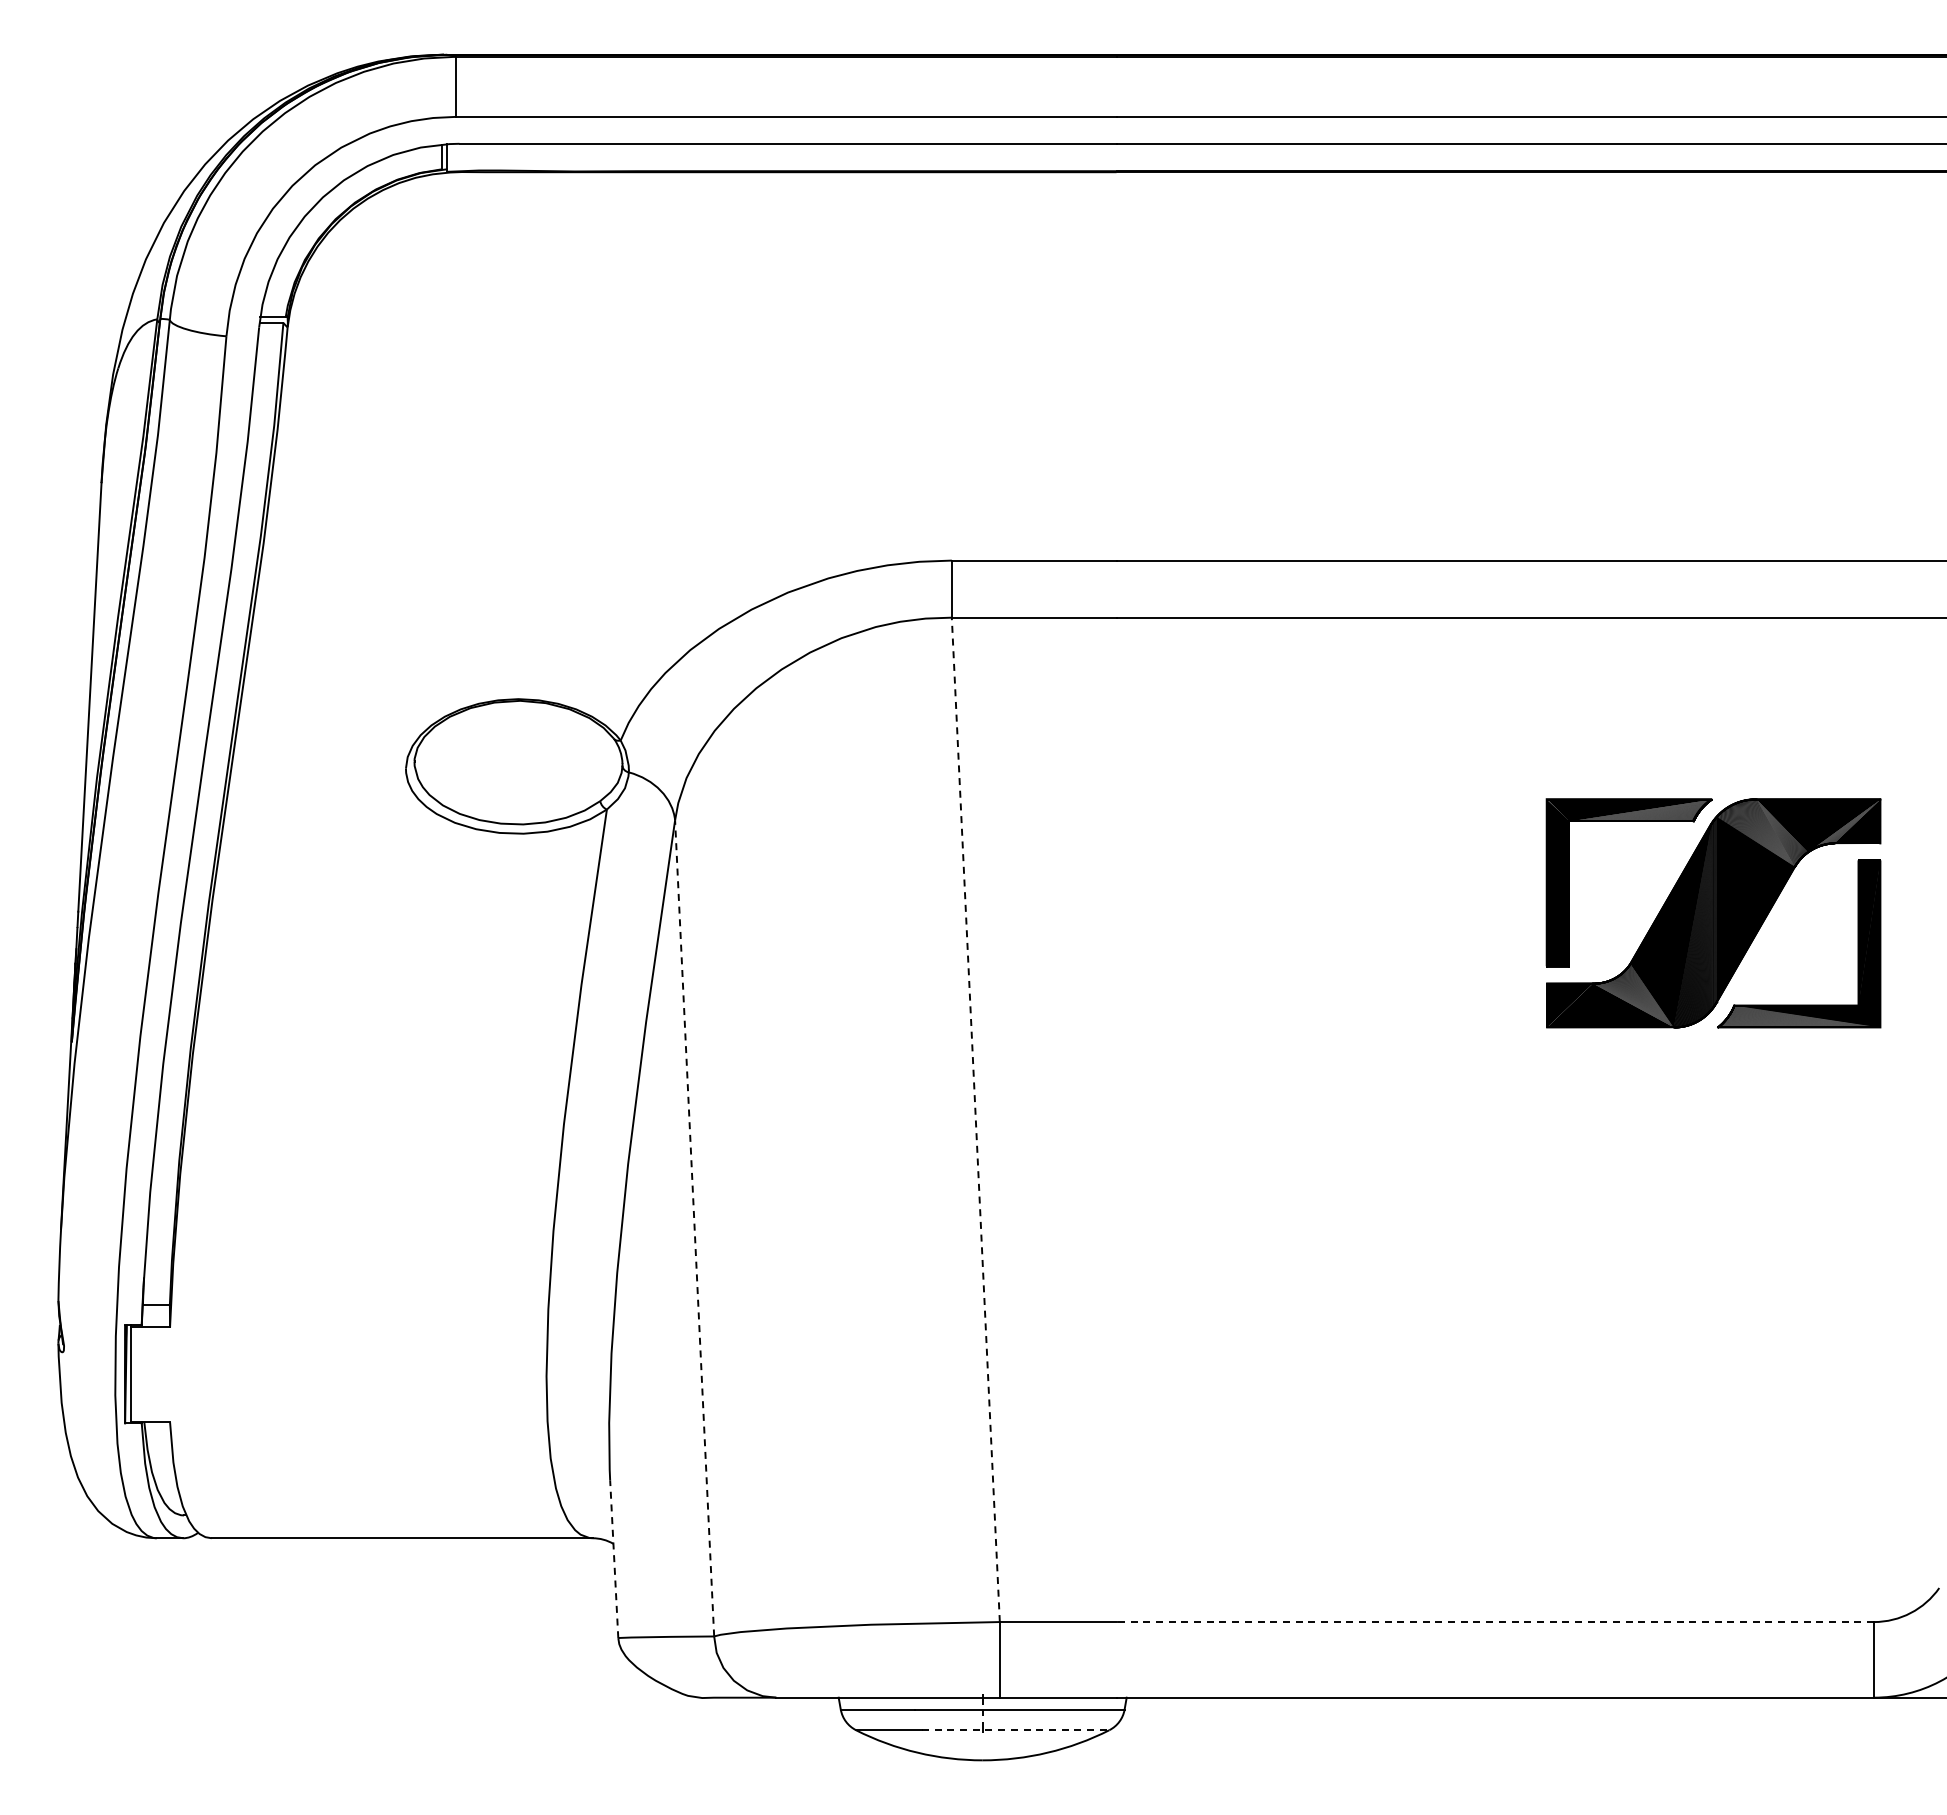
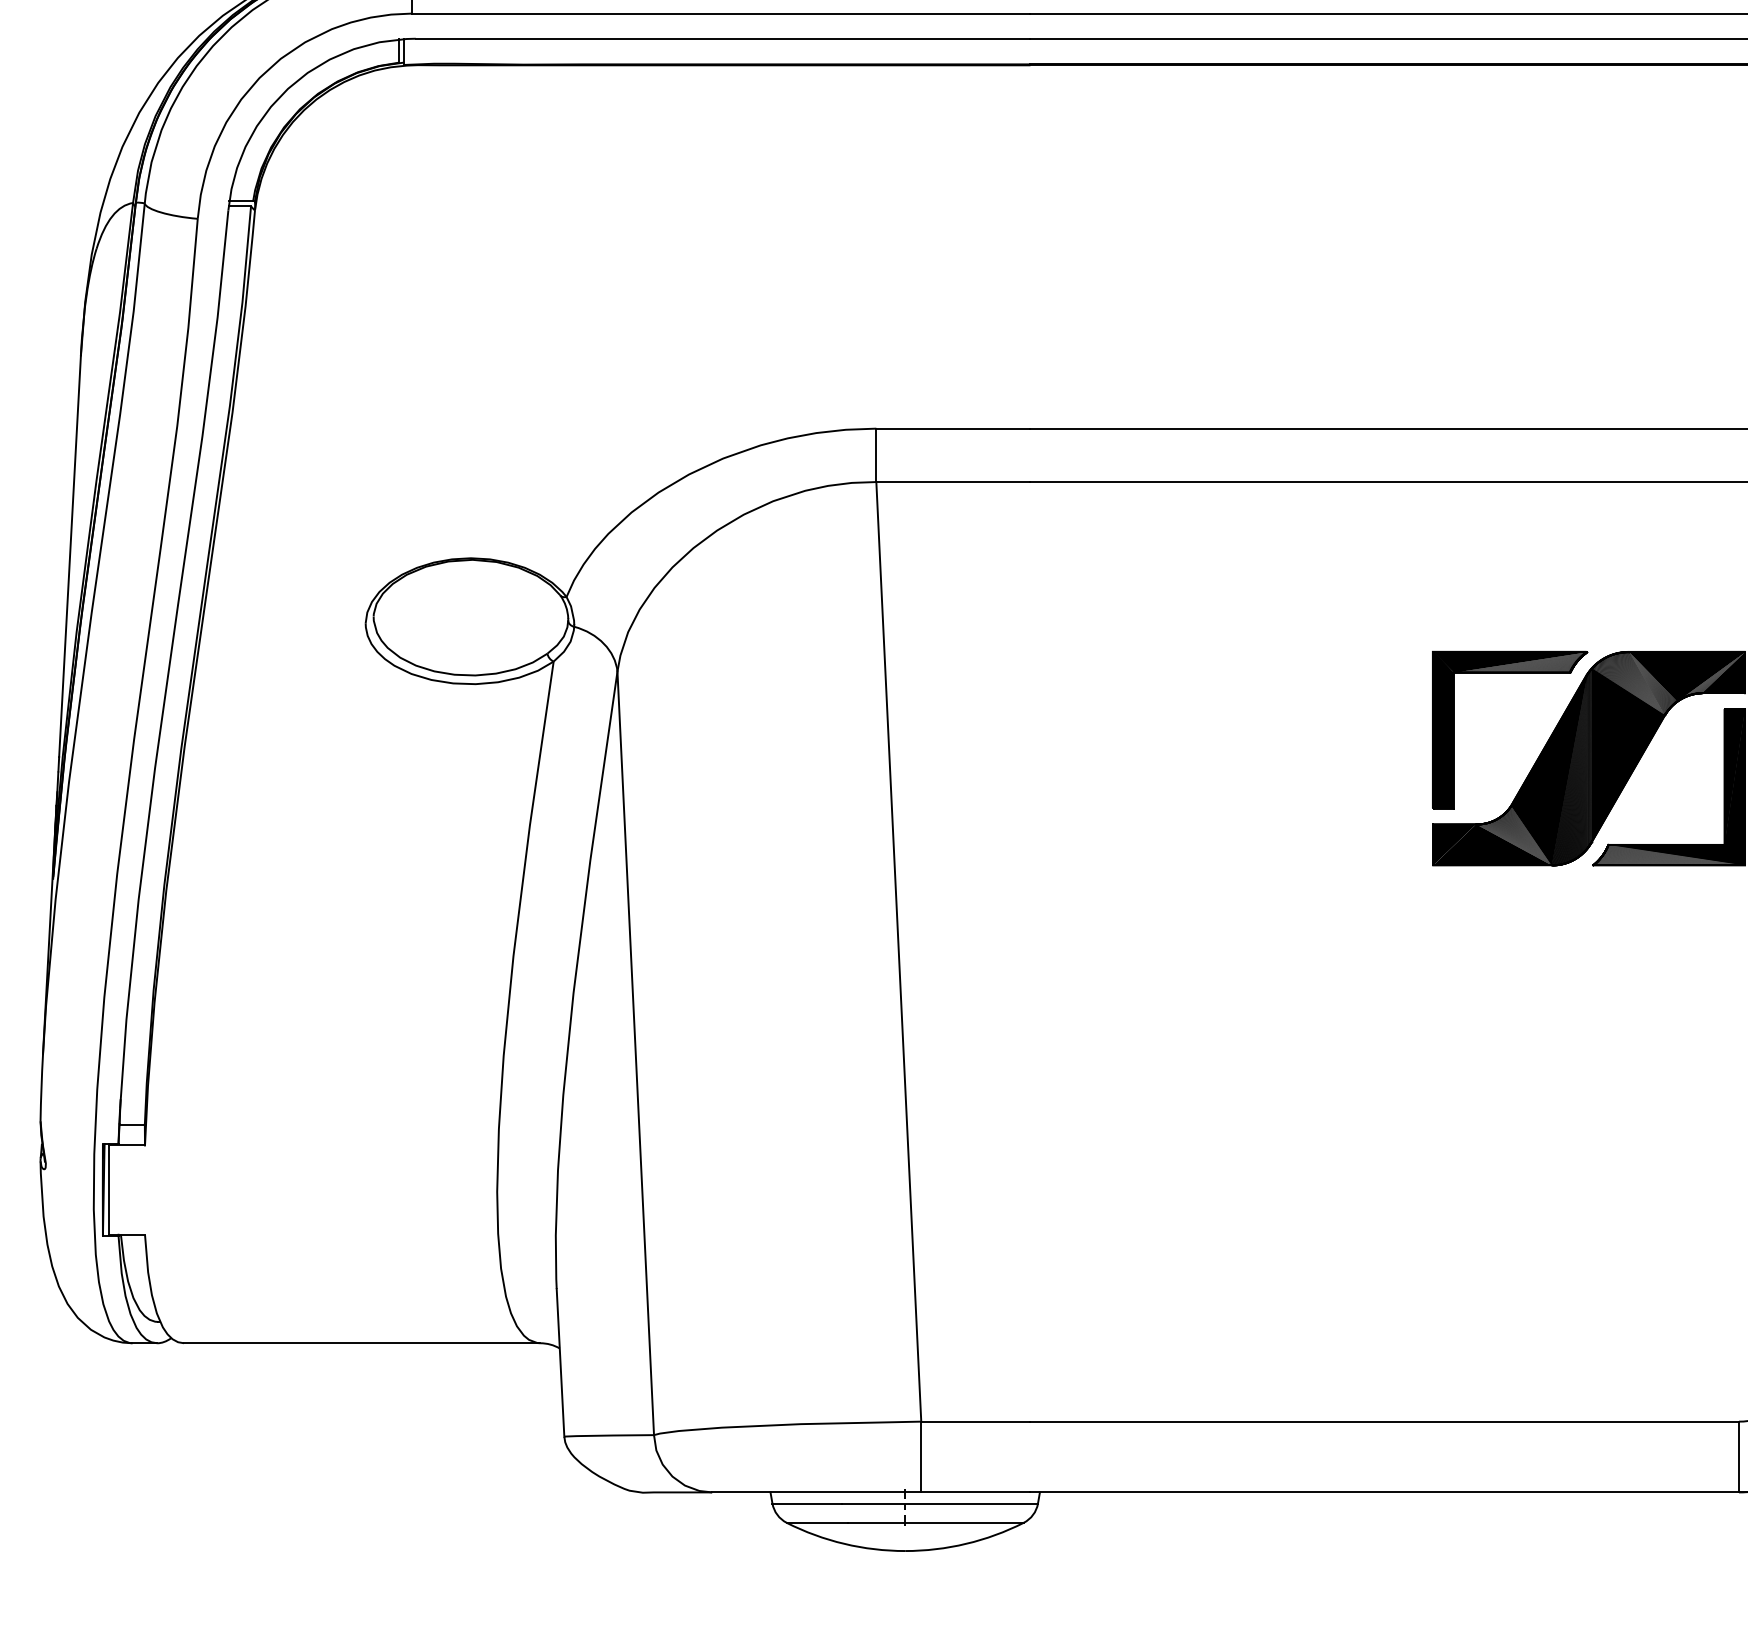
line: (975, 1119) -> (898, 951), dashed -> solid
line: (694, 1228) -> (635, 1053), dashed -> solid
line: (614, 1558) -> (560, 1362), dashed -> solid
line: (1495, 1622) -> (1384, 1422), dashed -> solid
line: (1015, 1730) -> (935, 1523), dashed -> solid

